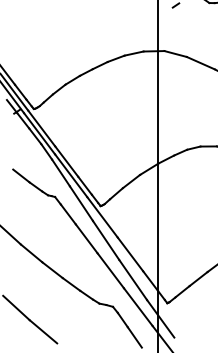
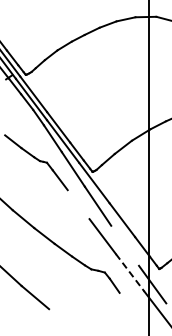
line: (86, 238) -> (78, 204), removed
line: (133, 280) -> (125, 246), removed
line: (138, 307) -> (130, 273), solid -> dashed
line: (134, 337) -> (126, 303), removed

